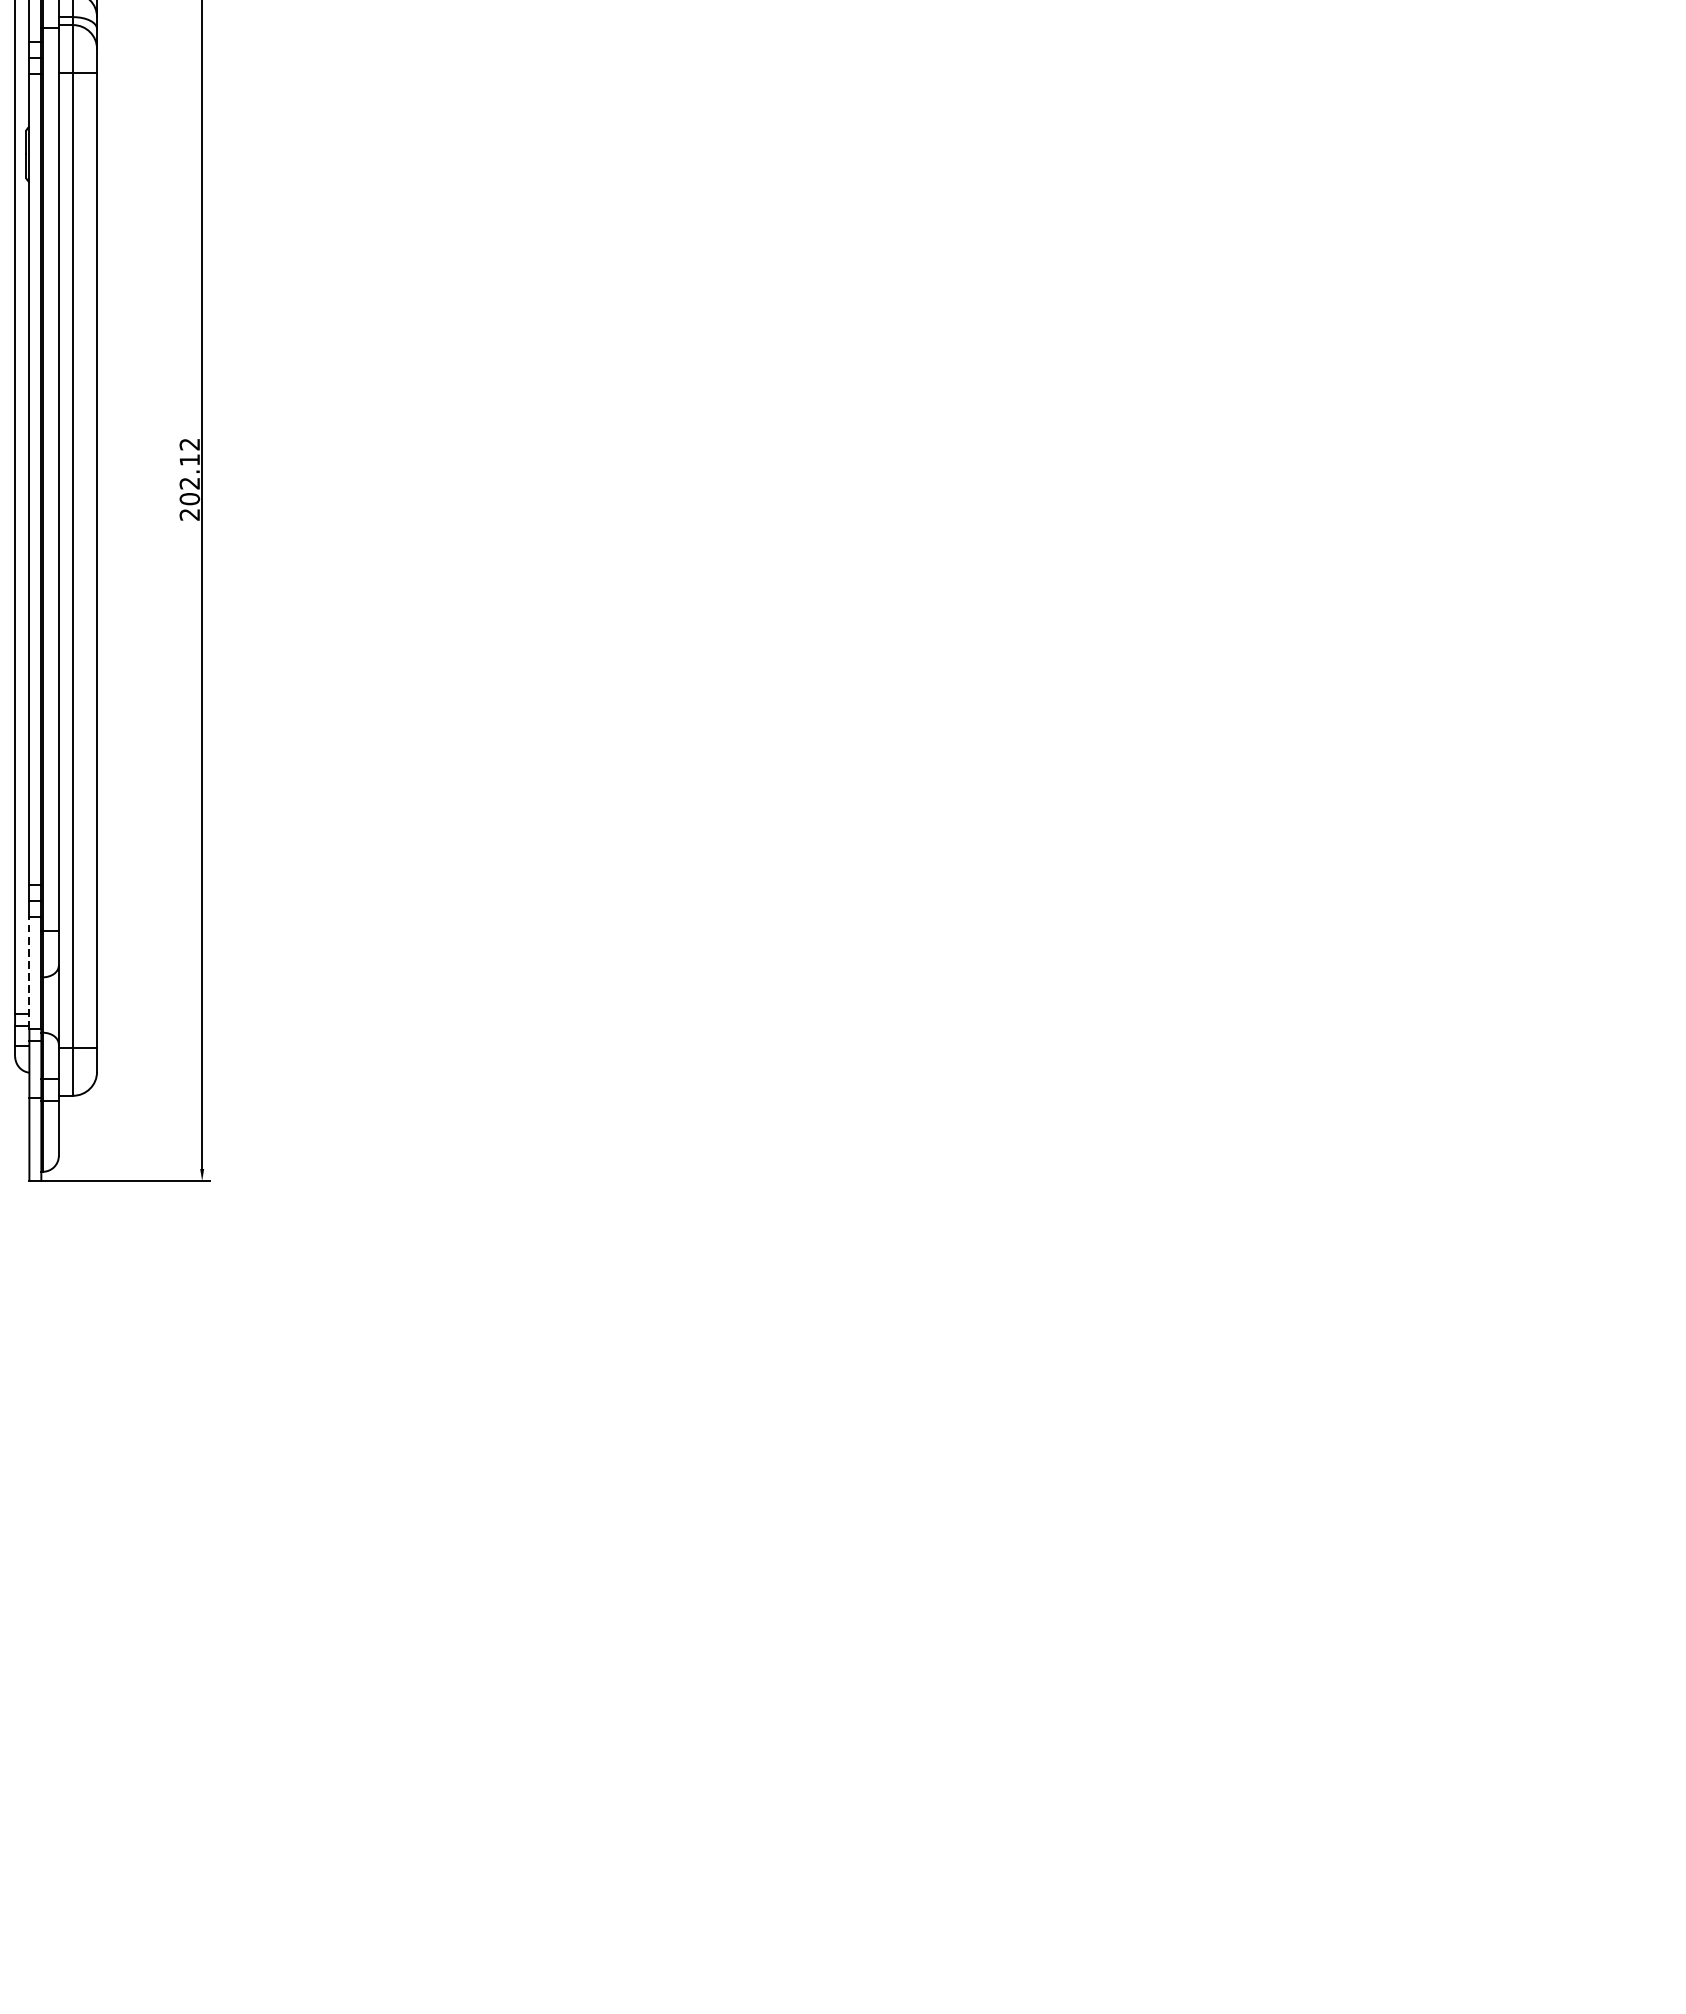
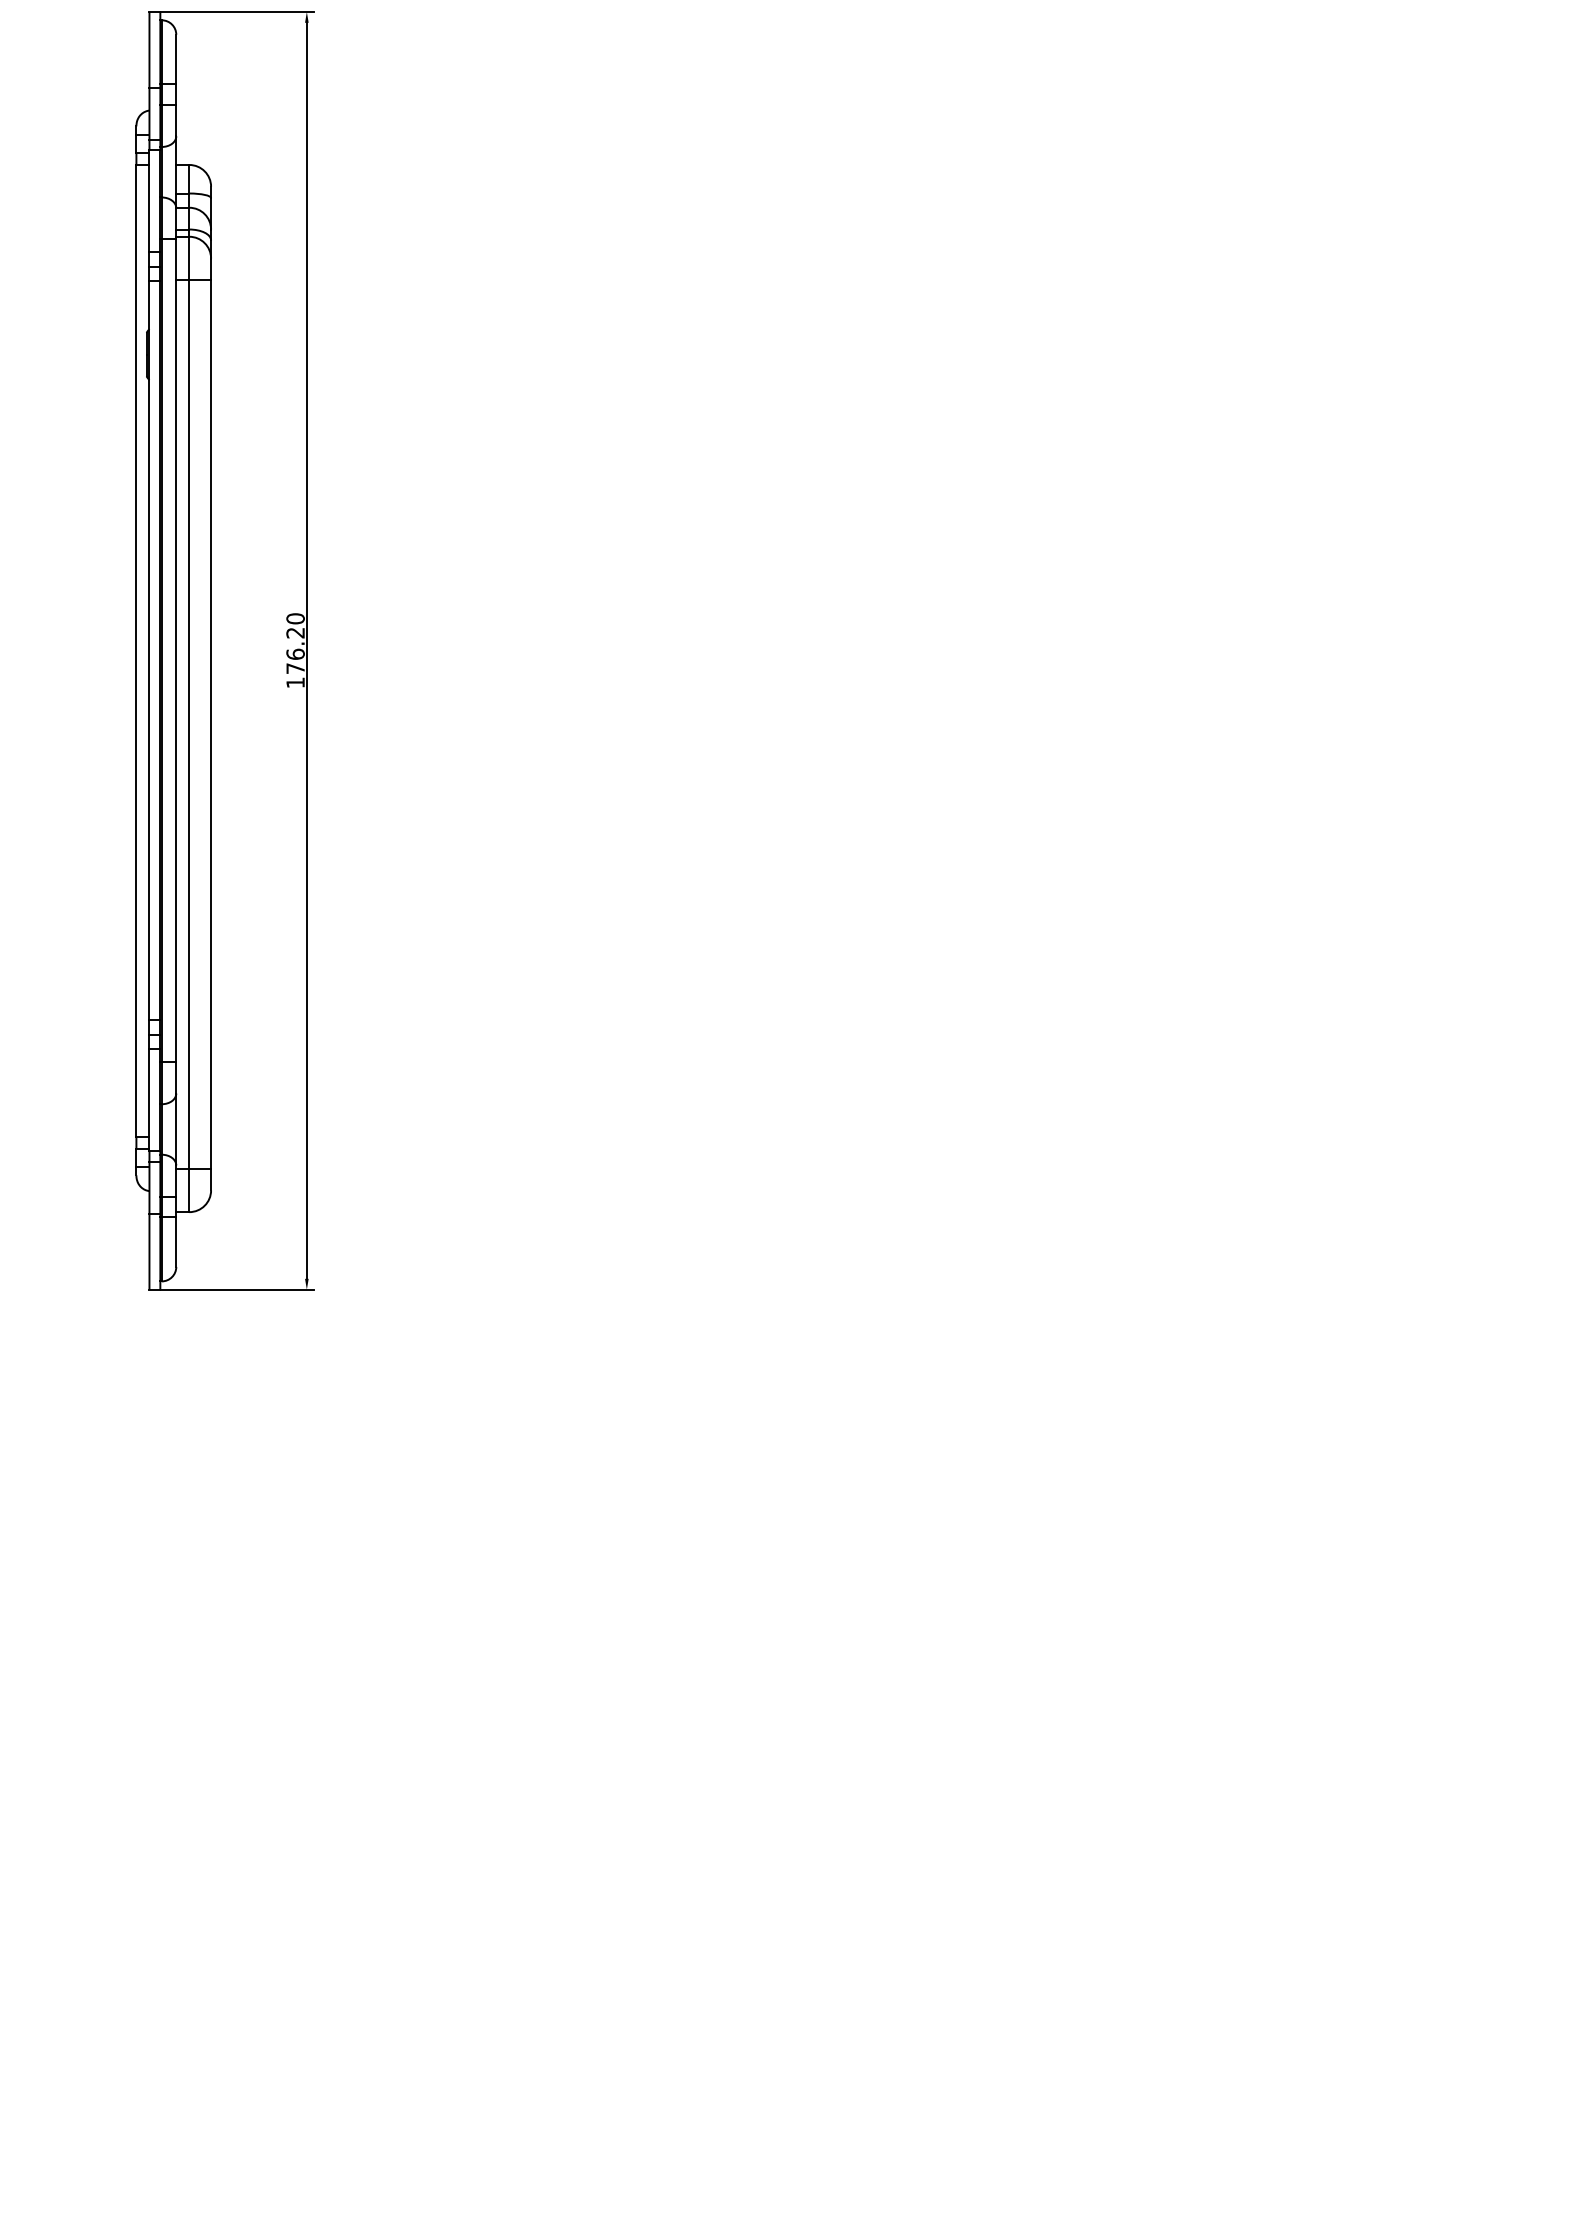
text: (189, 479) -> (295, 650), 202.12 -> 176.20
line: (29, 973) -> (149, 1100), dashed -> solid

